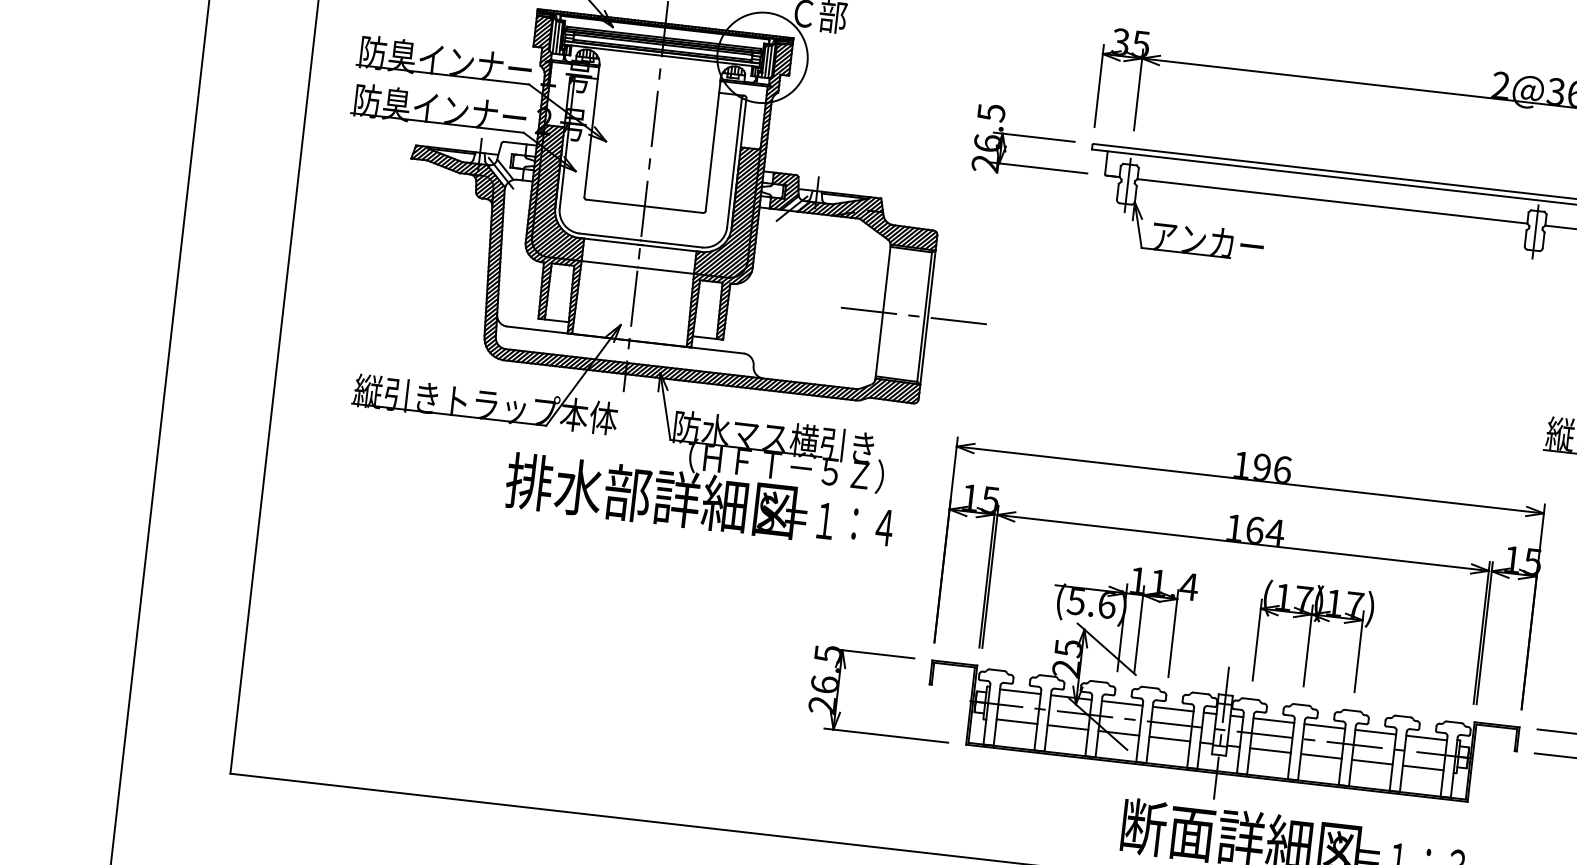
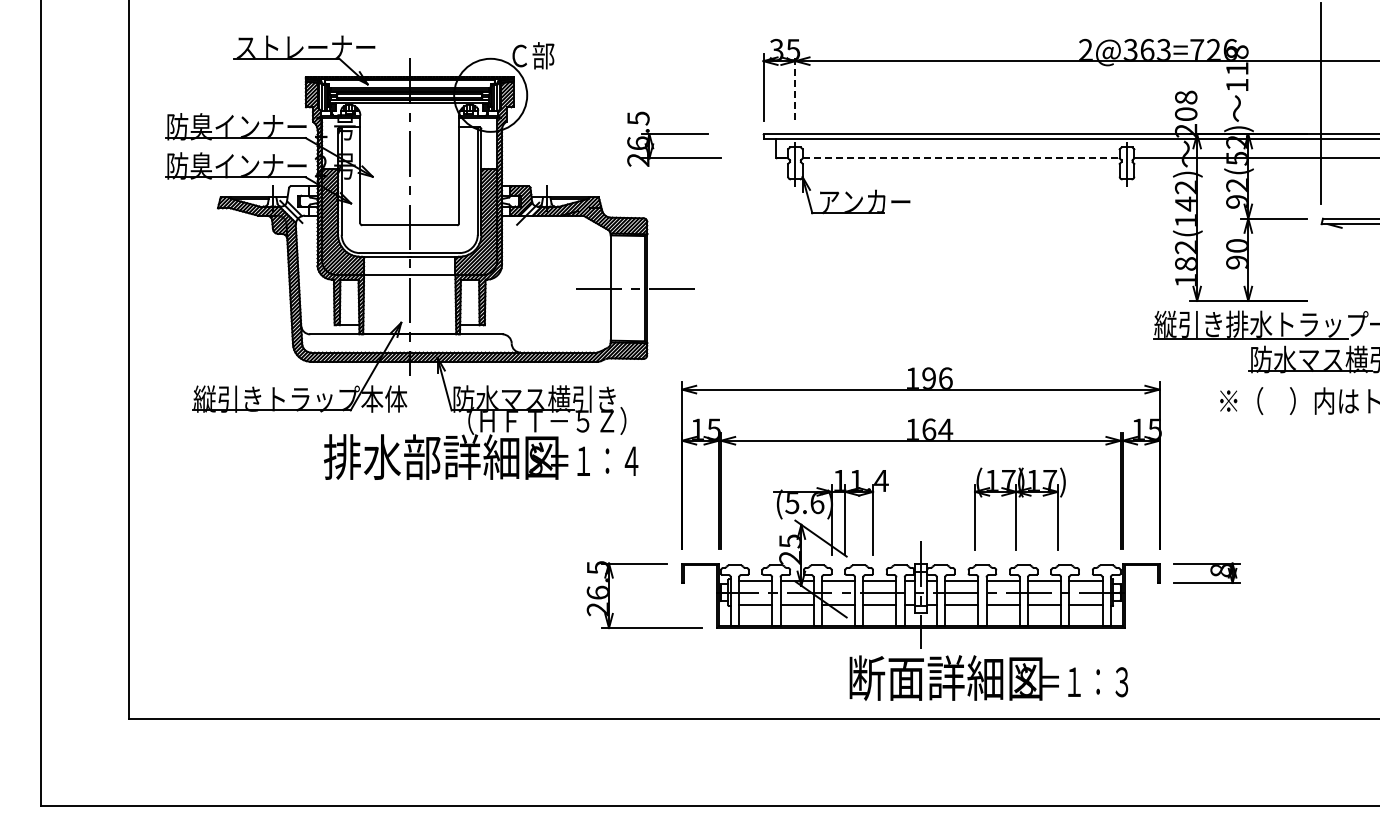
line: (1138, 89) -> (795, 86), solid -> dashed
part: (1033, 142) -> (674, 138), moved
line: (1332, 201) -> (961, 158), solid -> dashed
part: (1313, 635) -> (1019, 508), moved

